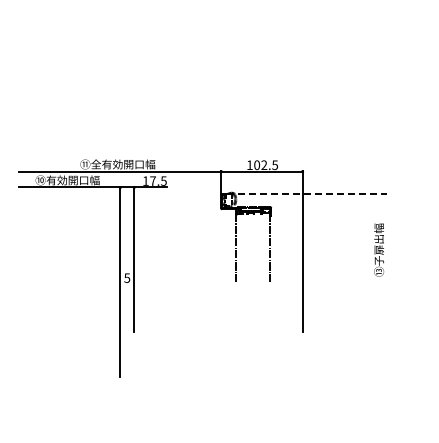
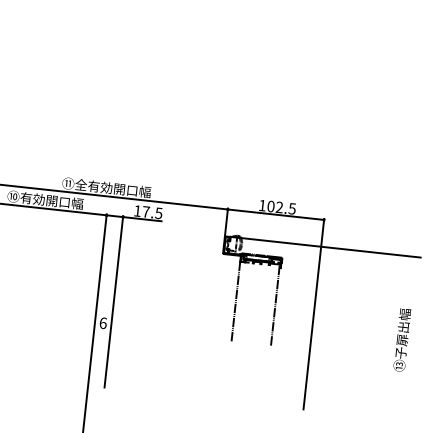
line: (307, 194) -> (326, 247), dashed -> solid
text: (379, 249) -> (402, 339), moved
text: (127, 277) -> (103, 322), 5 -> 6

